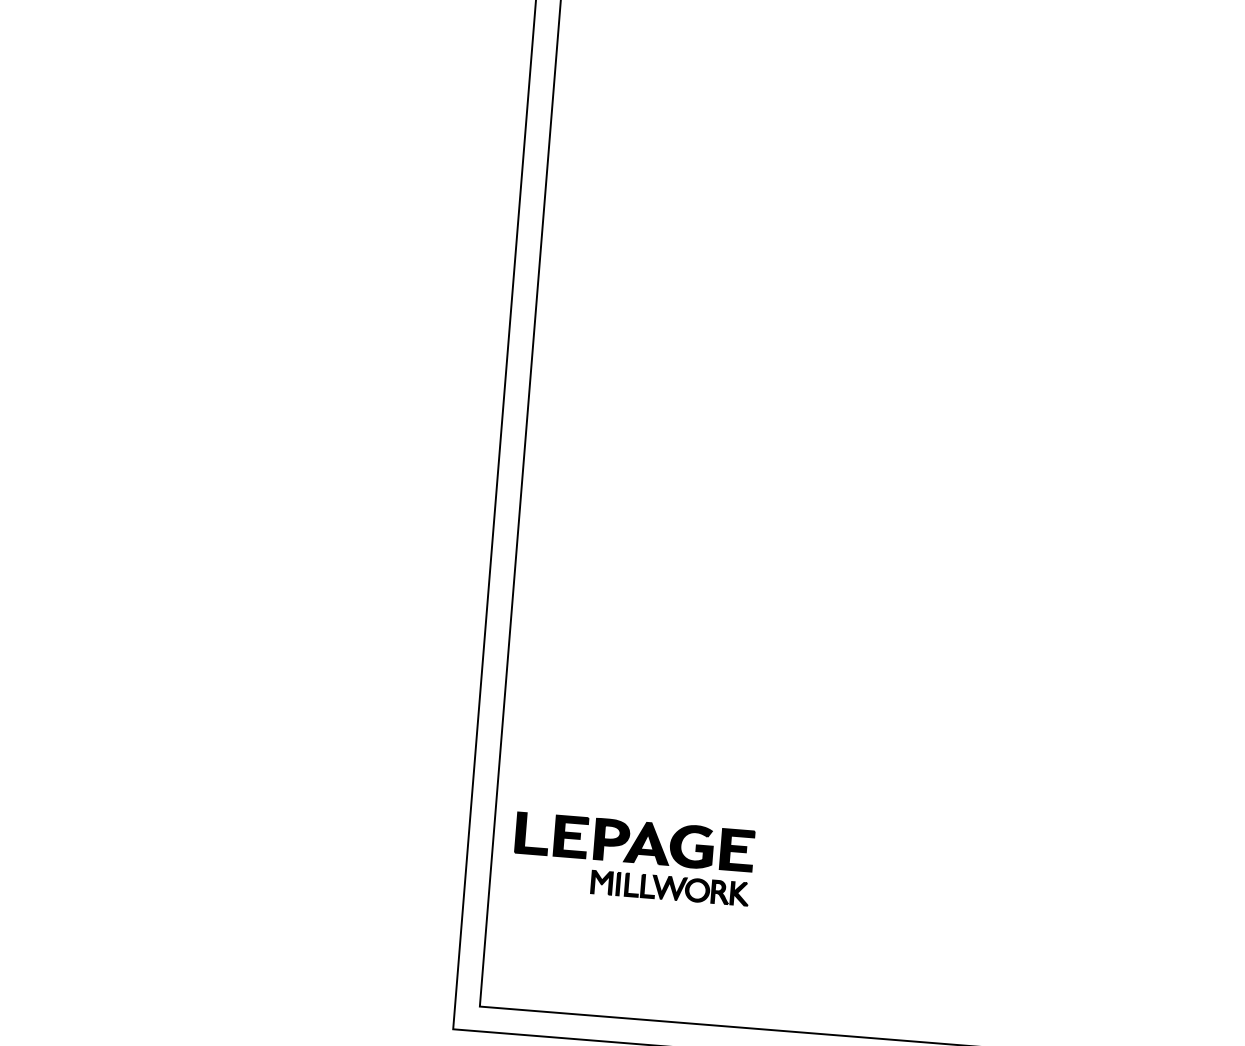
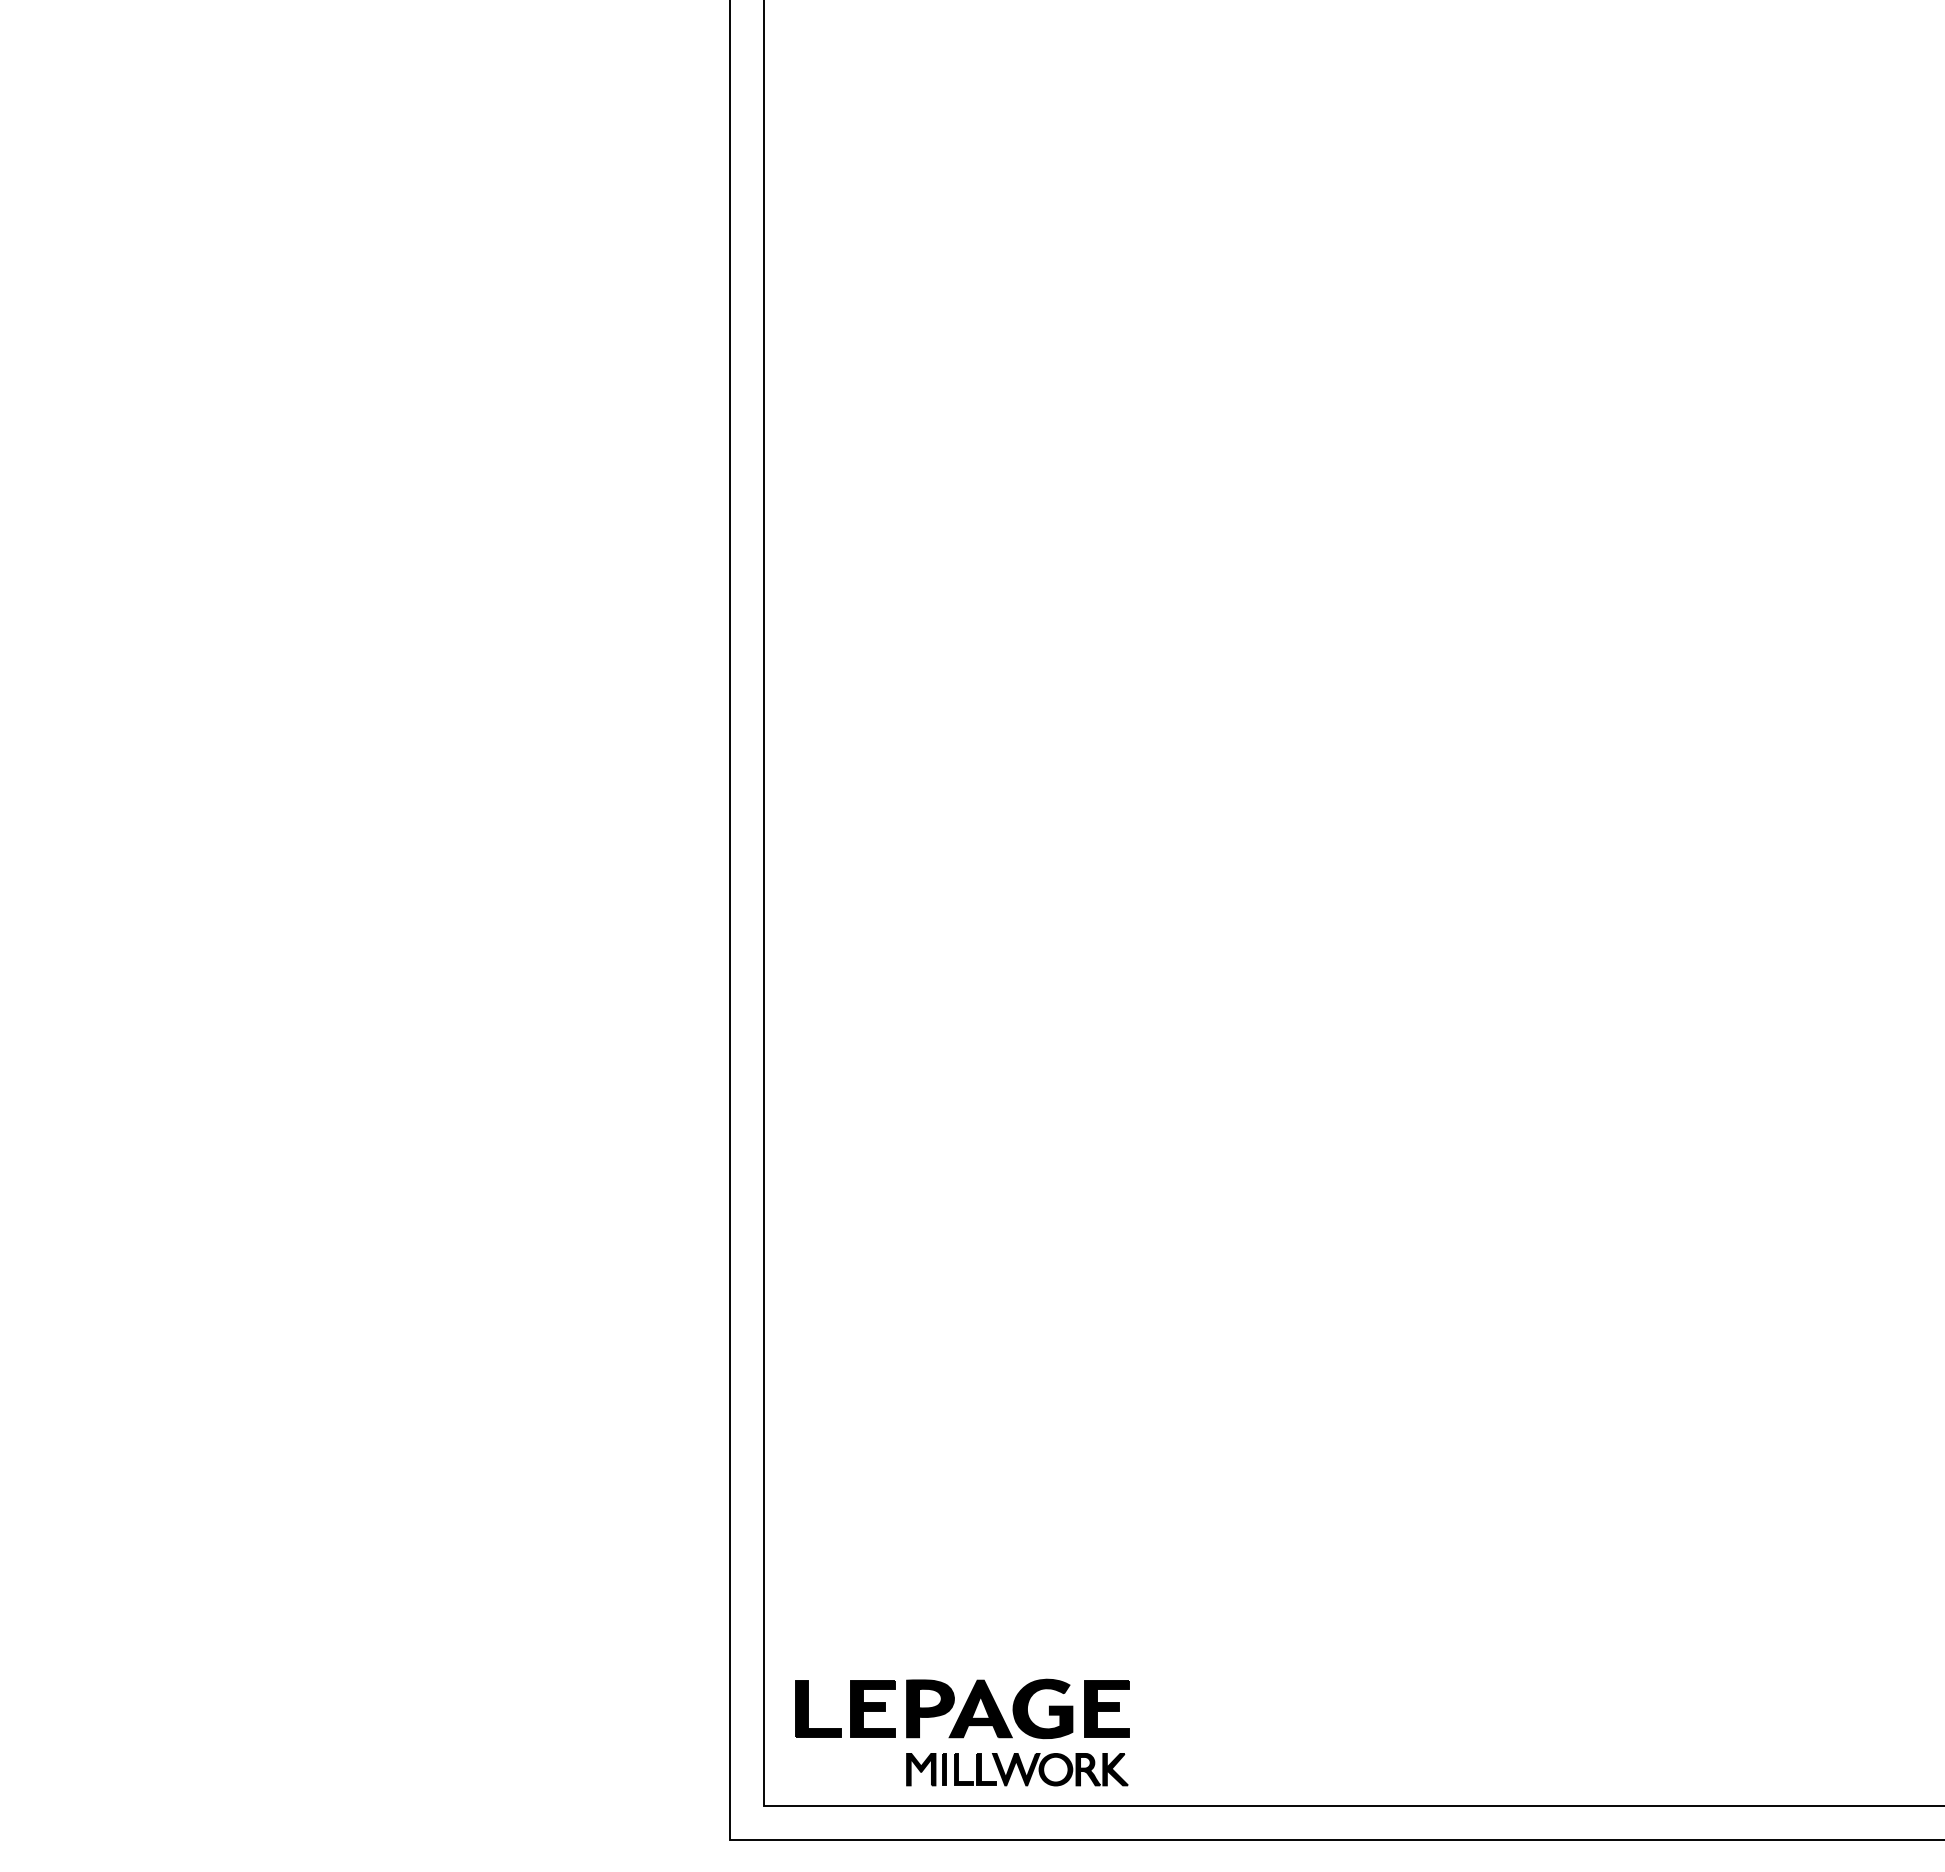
part: (633, 858) -> (962, 1732), moved

